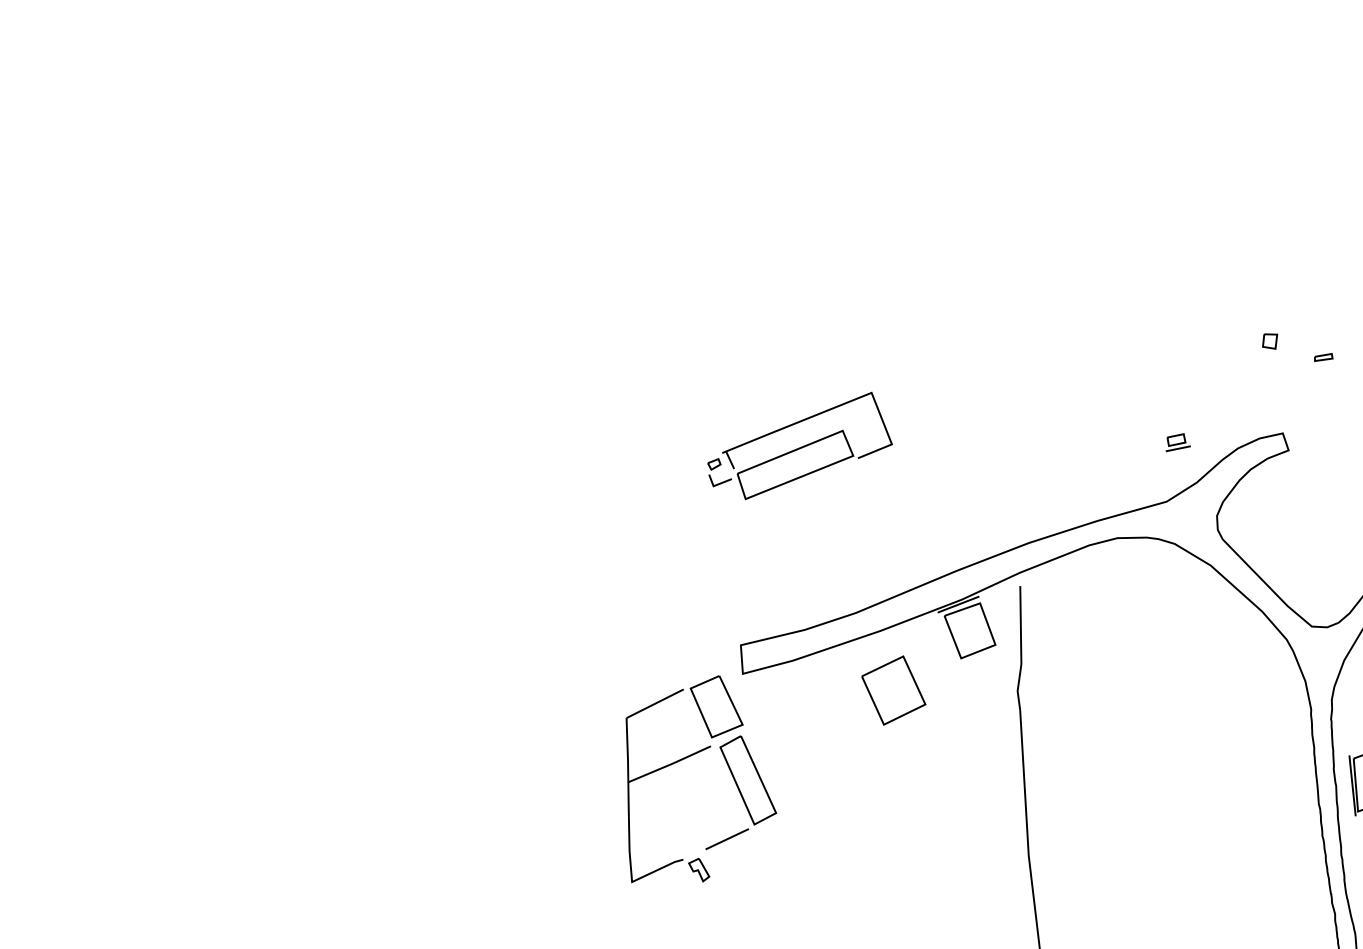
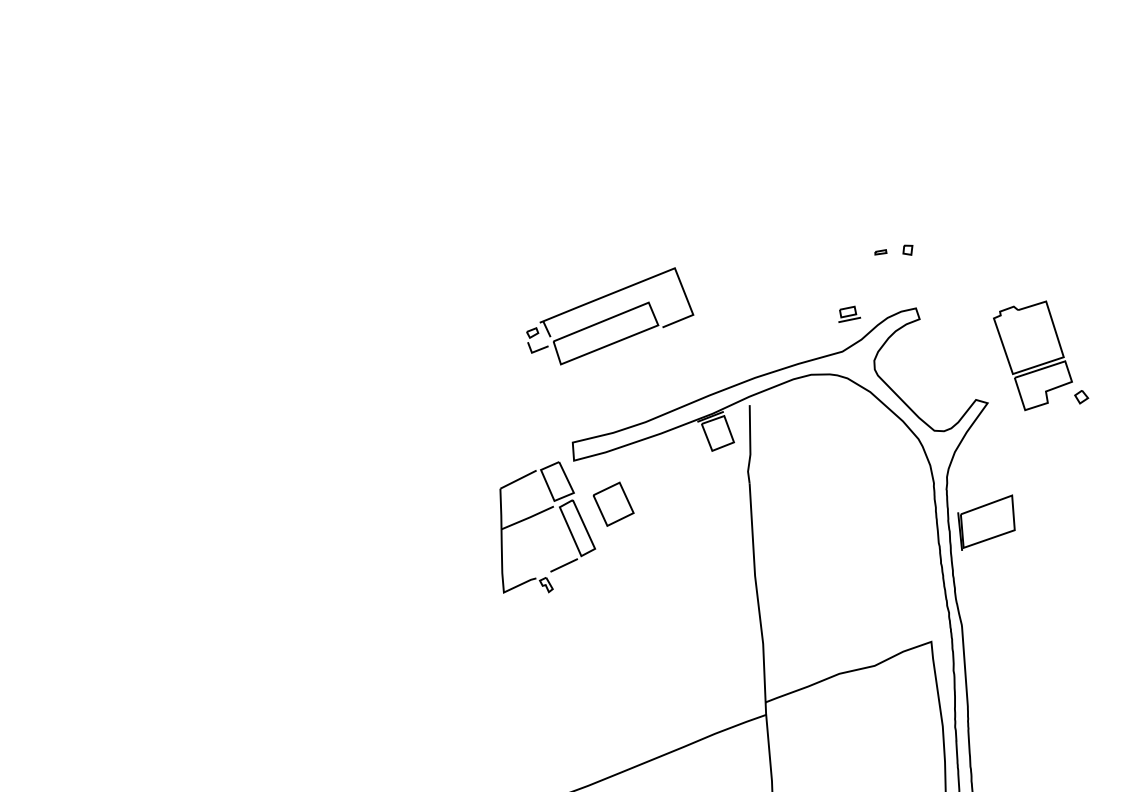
part: (1323, 357) -> (880, 252), moved
part: (1177, 441) -> (849, 313), size x1.43
part: (800, 446) -> (610, 316), size x1.43
part: (893, 689) -> (613, 503), moved

